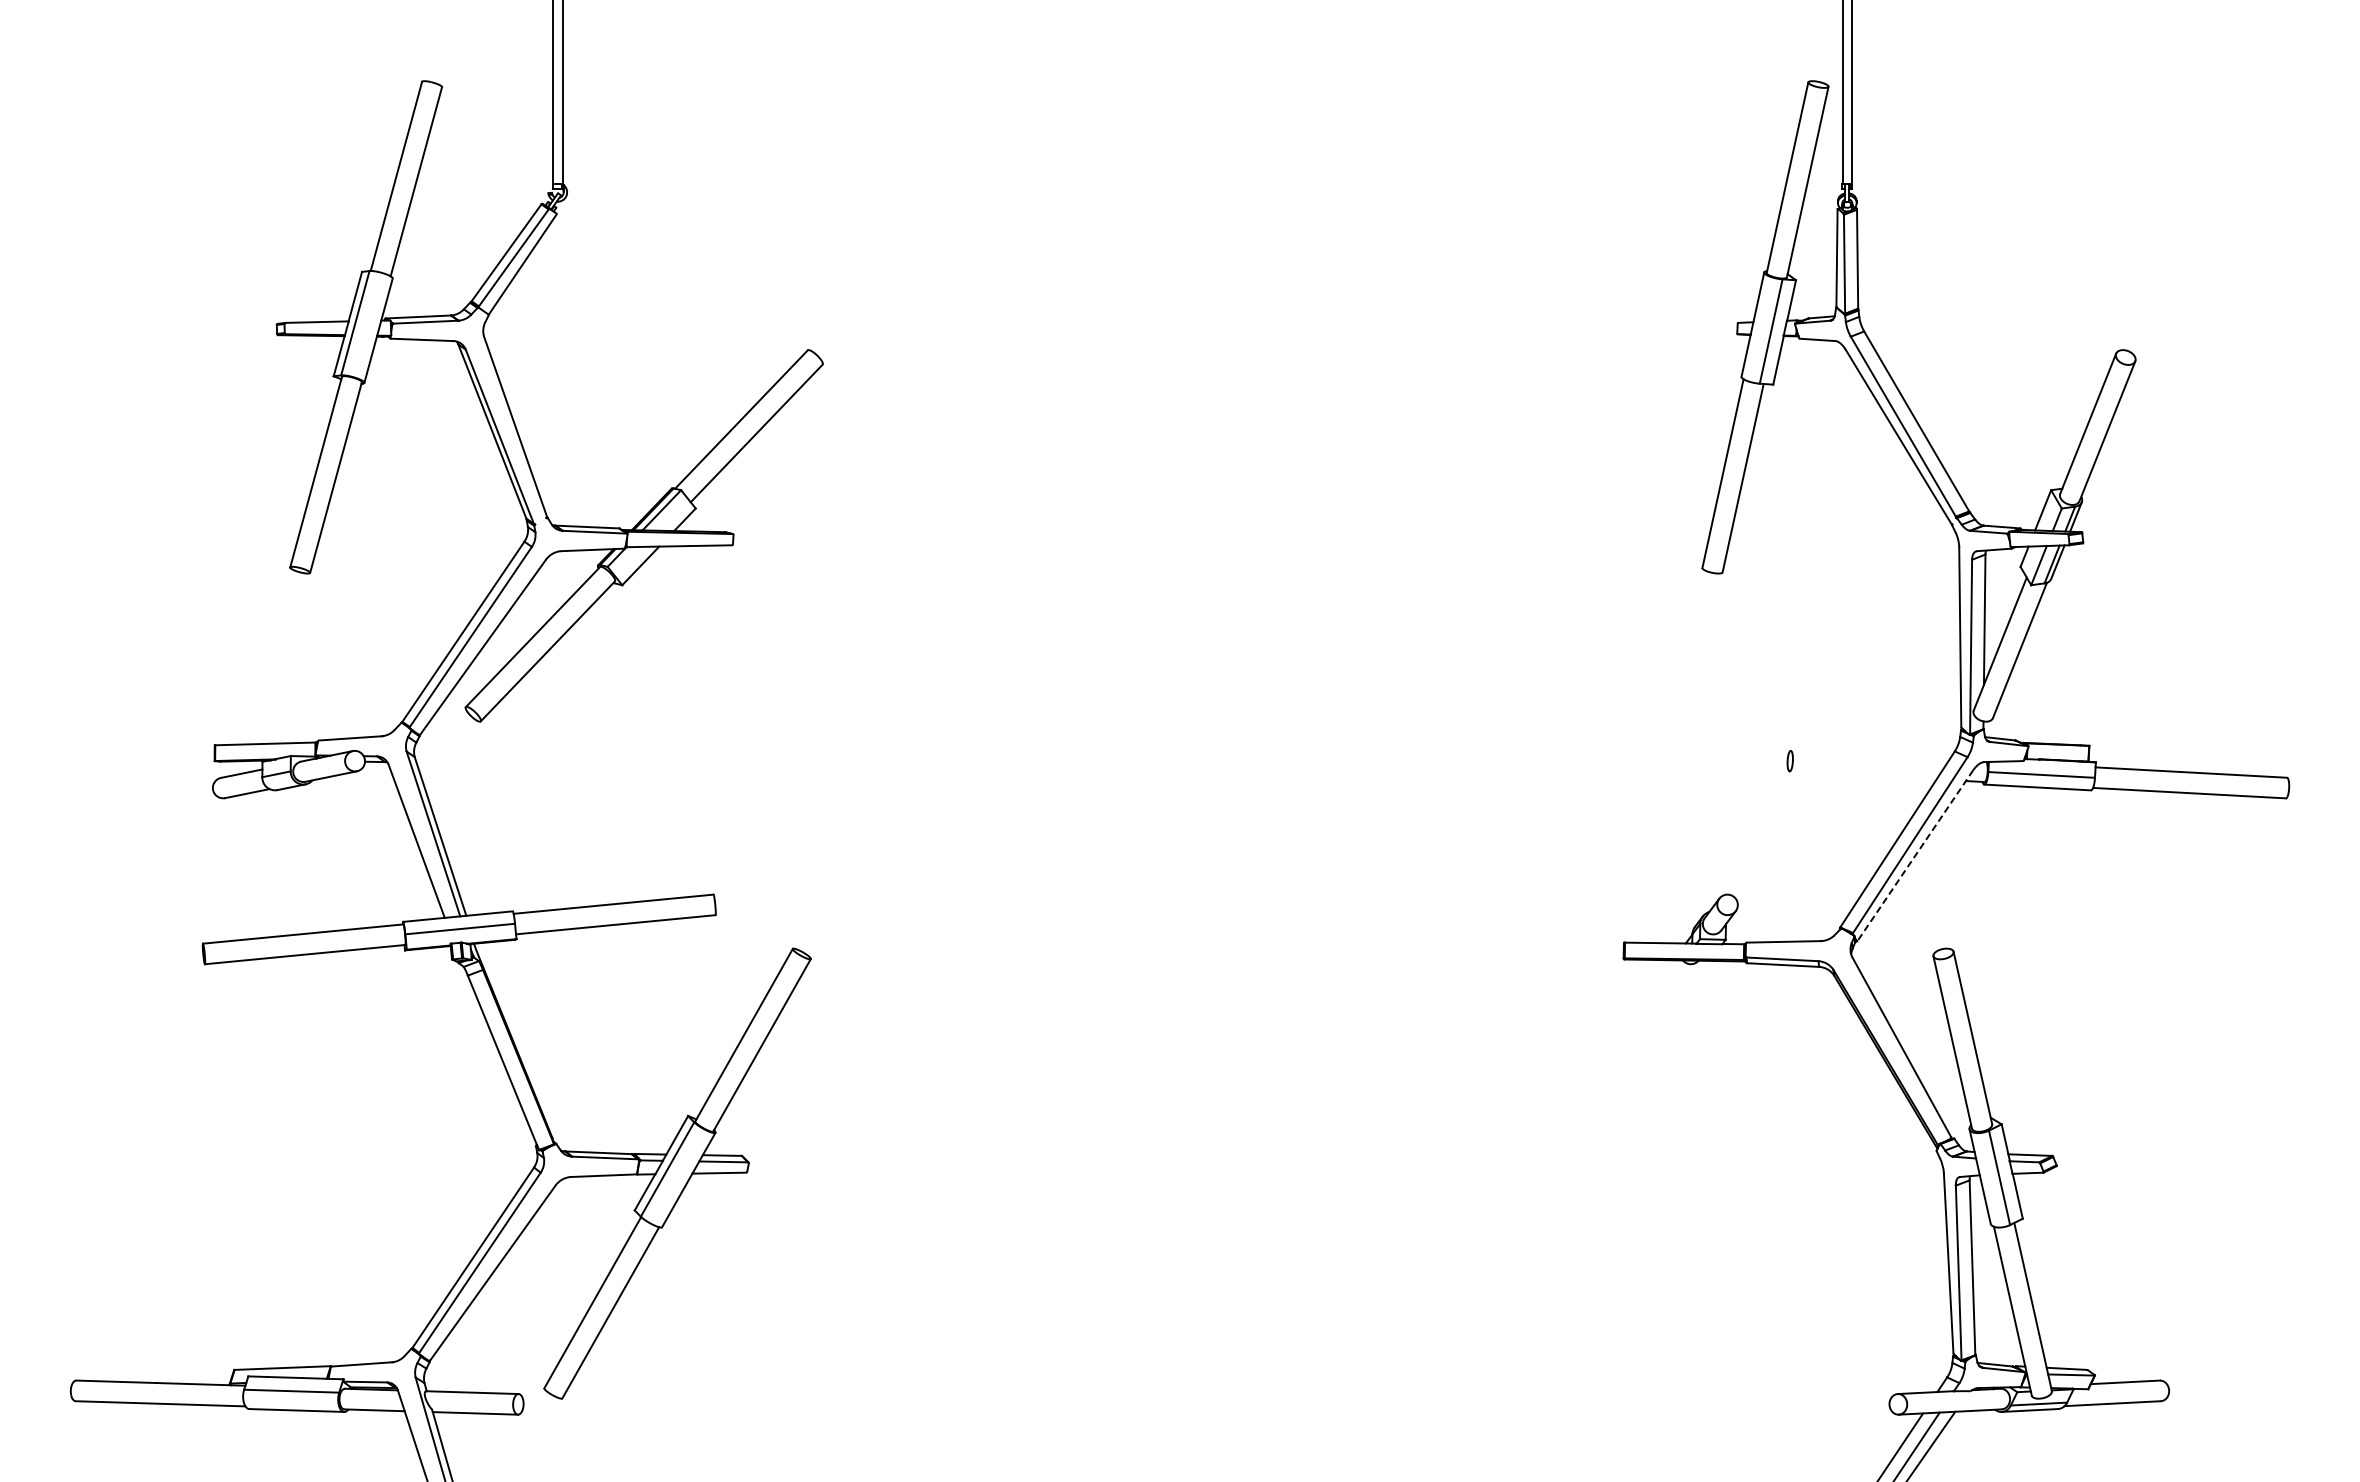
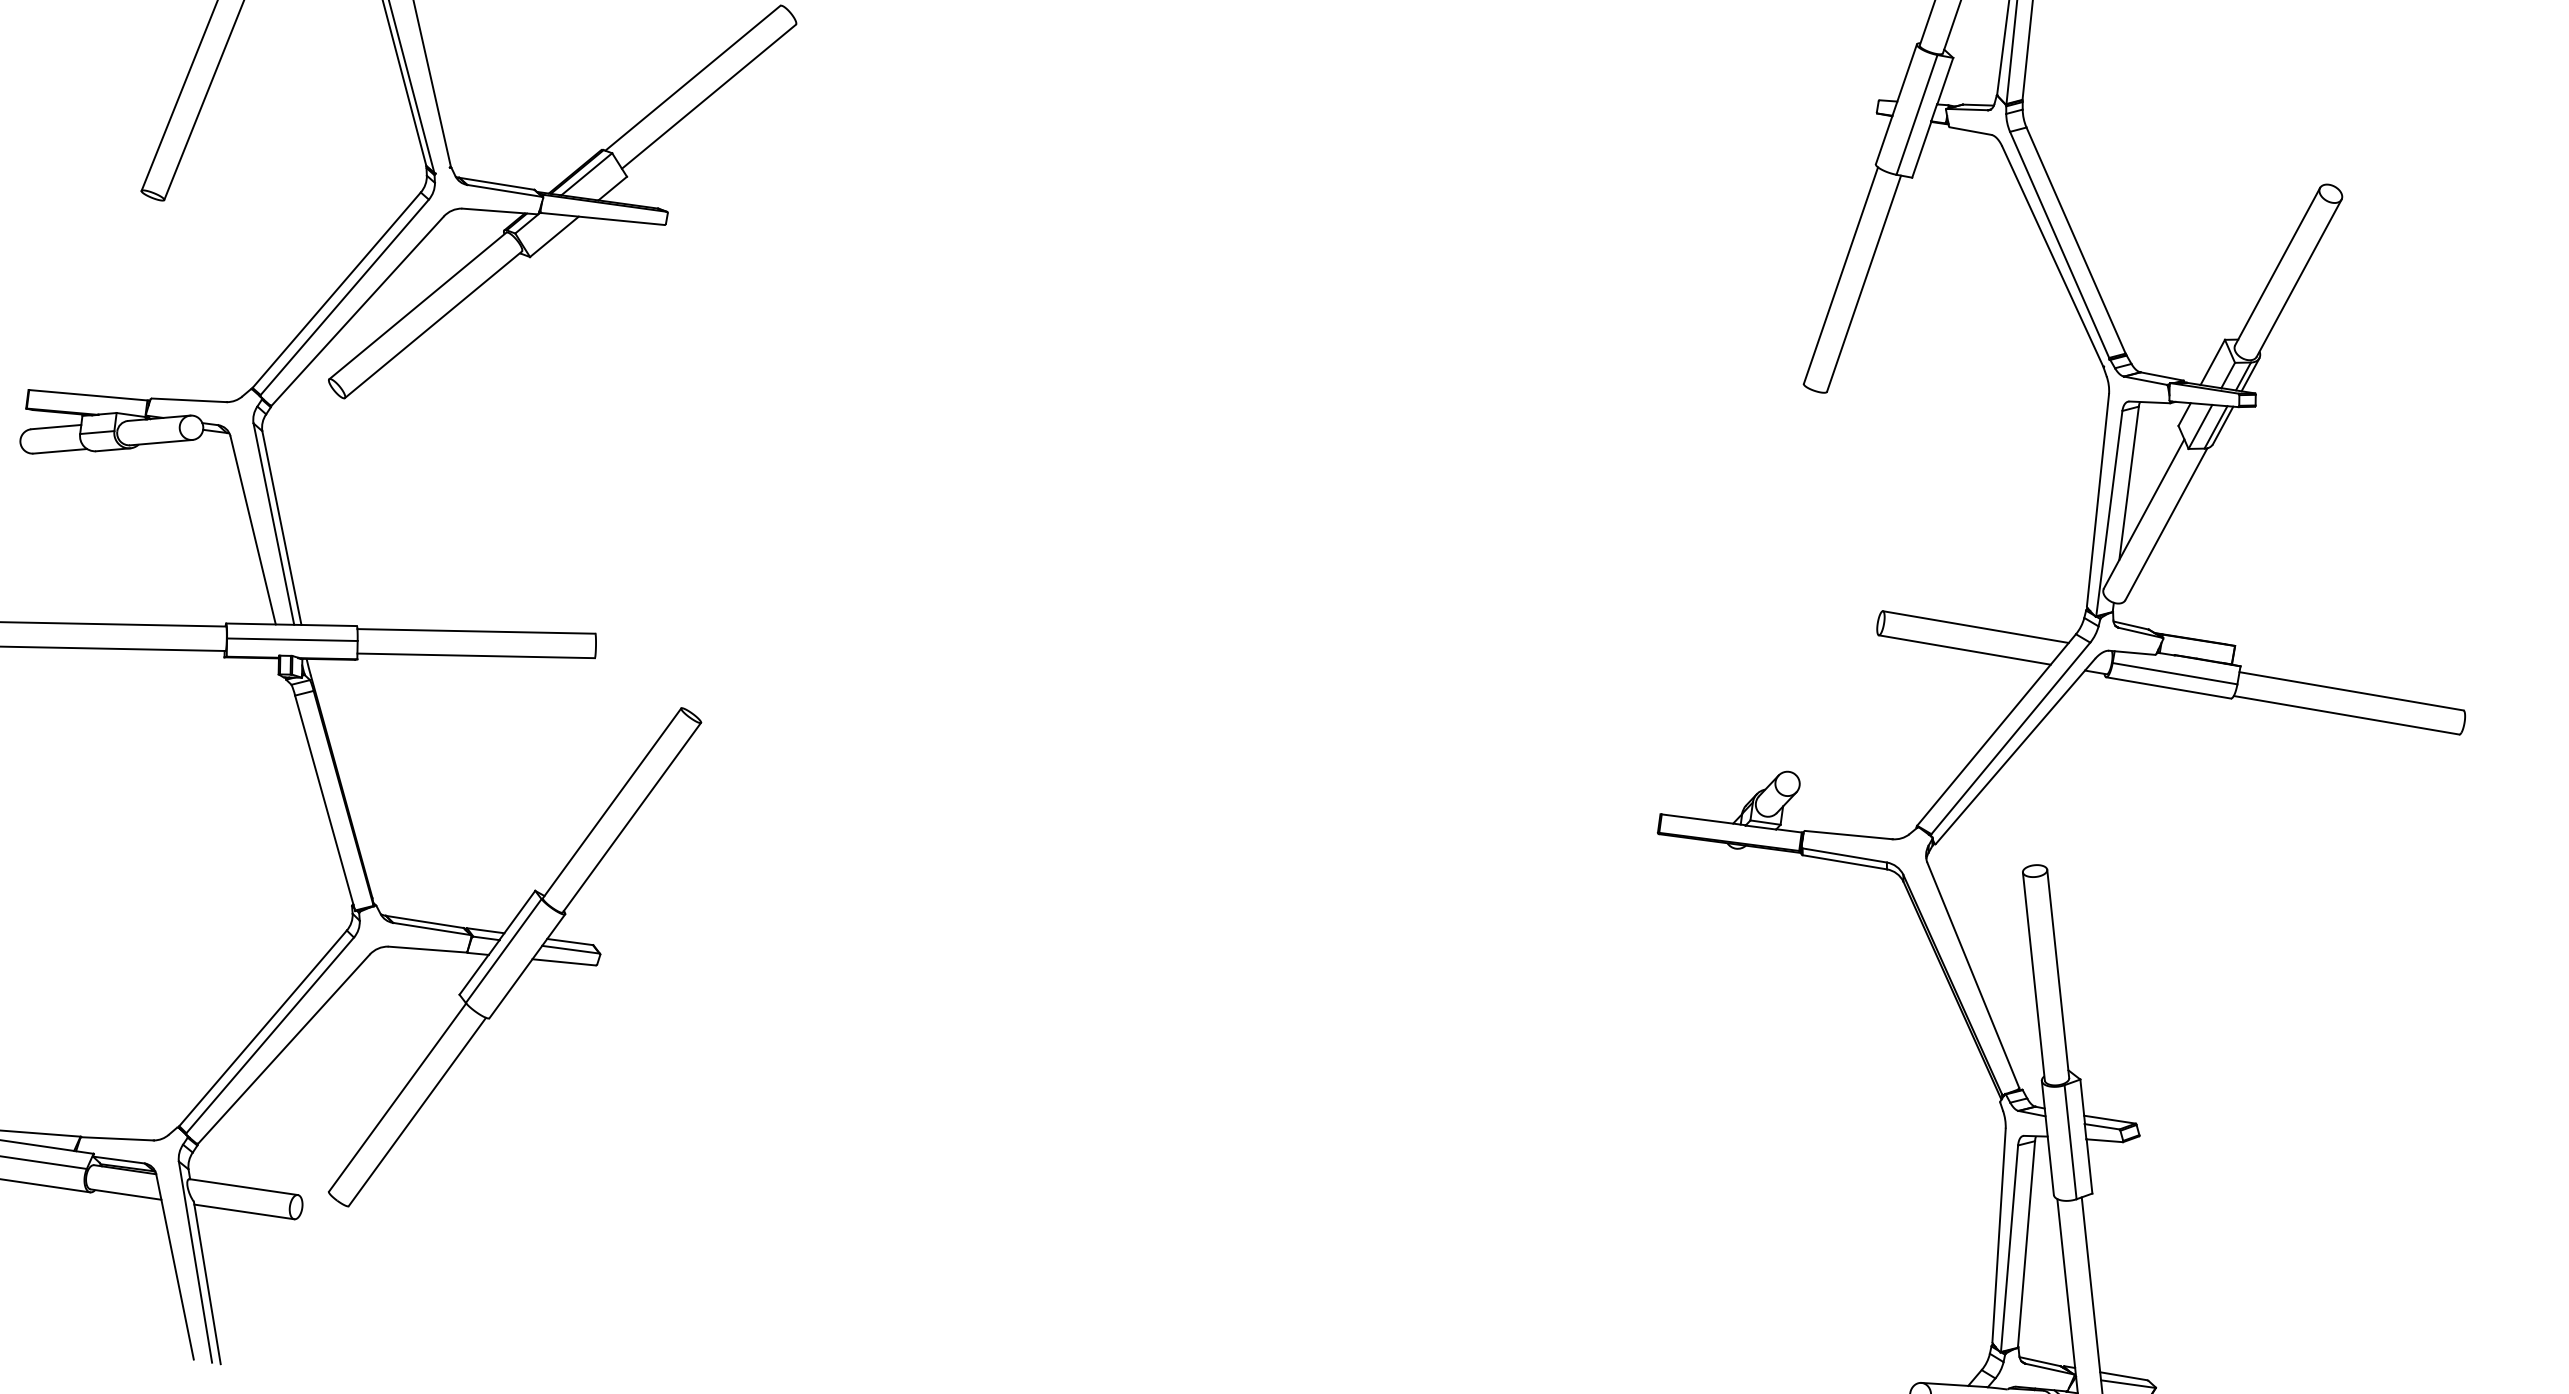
line: (1869, 754) -> (1975, 626), added
line: (1862, 775) -> (1964, 649), added
line: (1915, 855) -> (2015, 751), dashed -> solid

